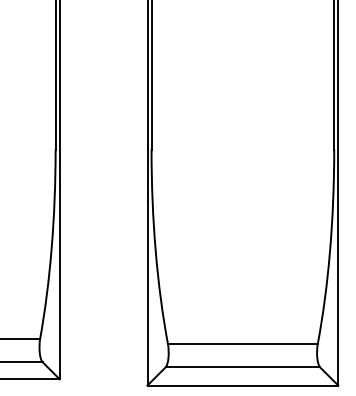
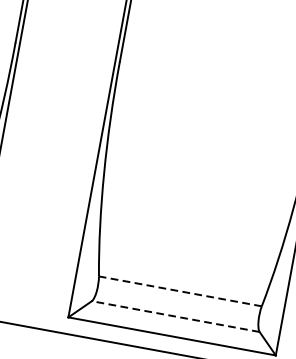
line: (242, 344) -> (179, 291), solid -> dashed
line: (242, 367) -> (175, 316), solid -> dashed

